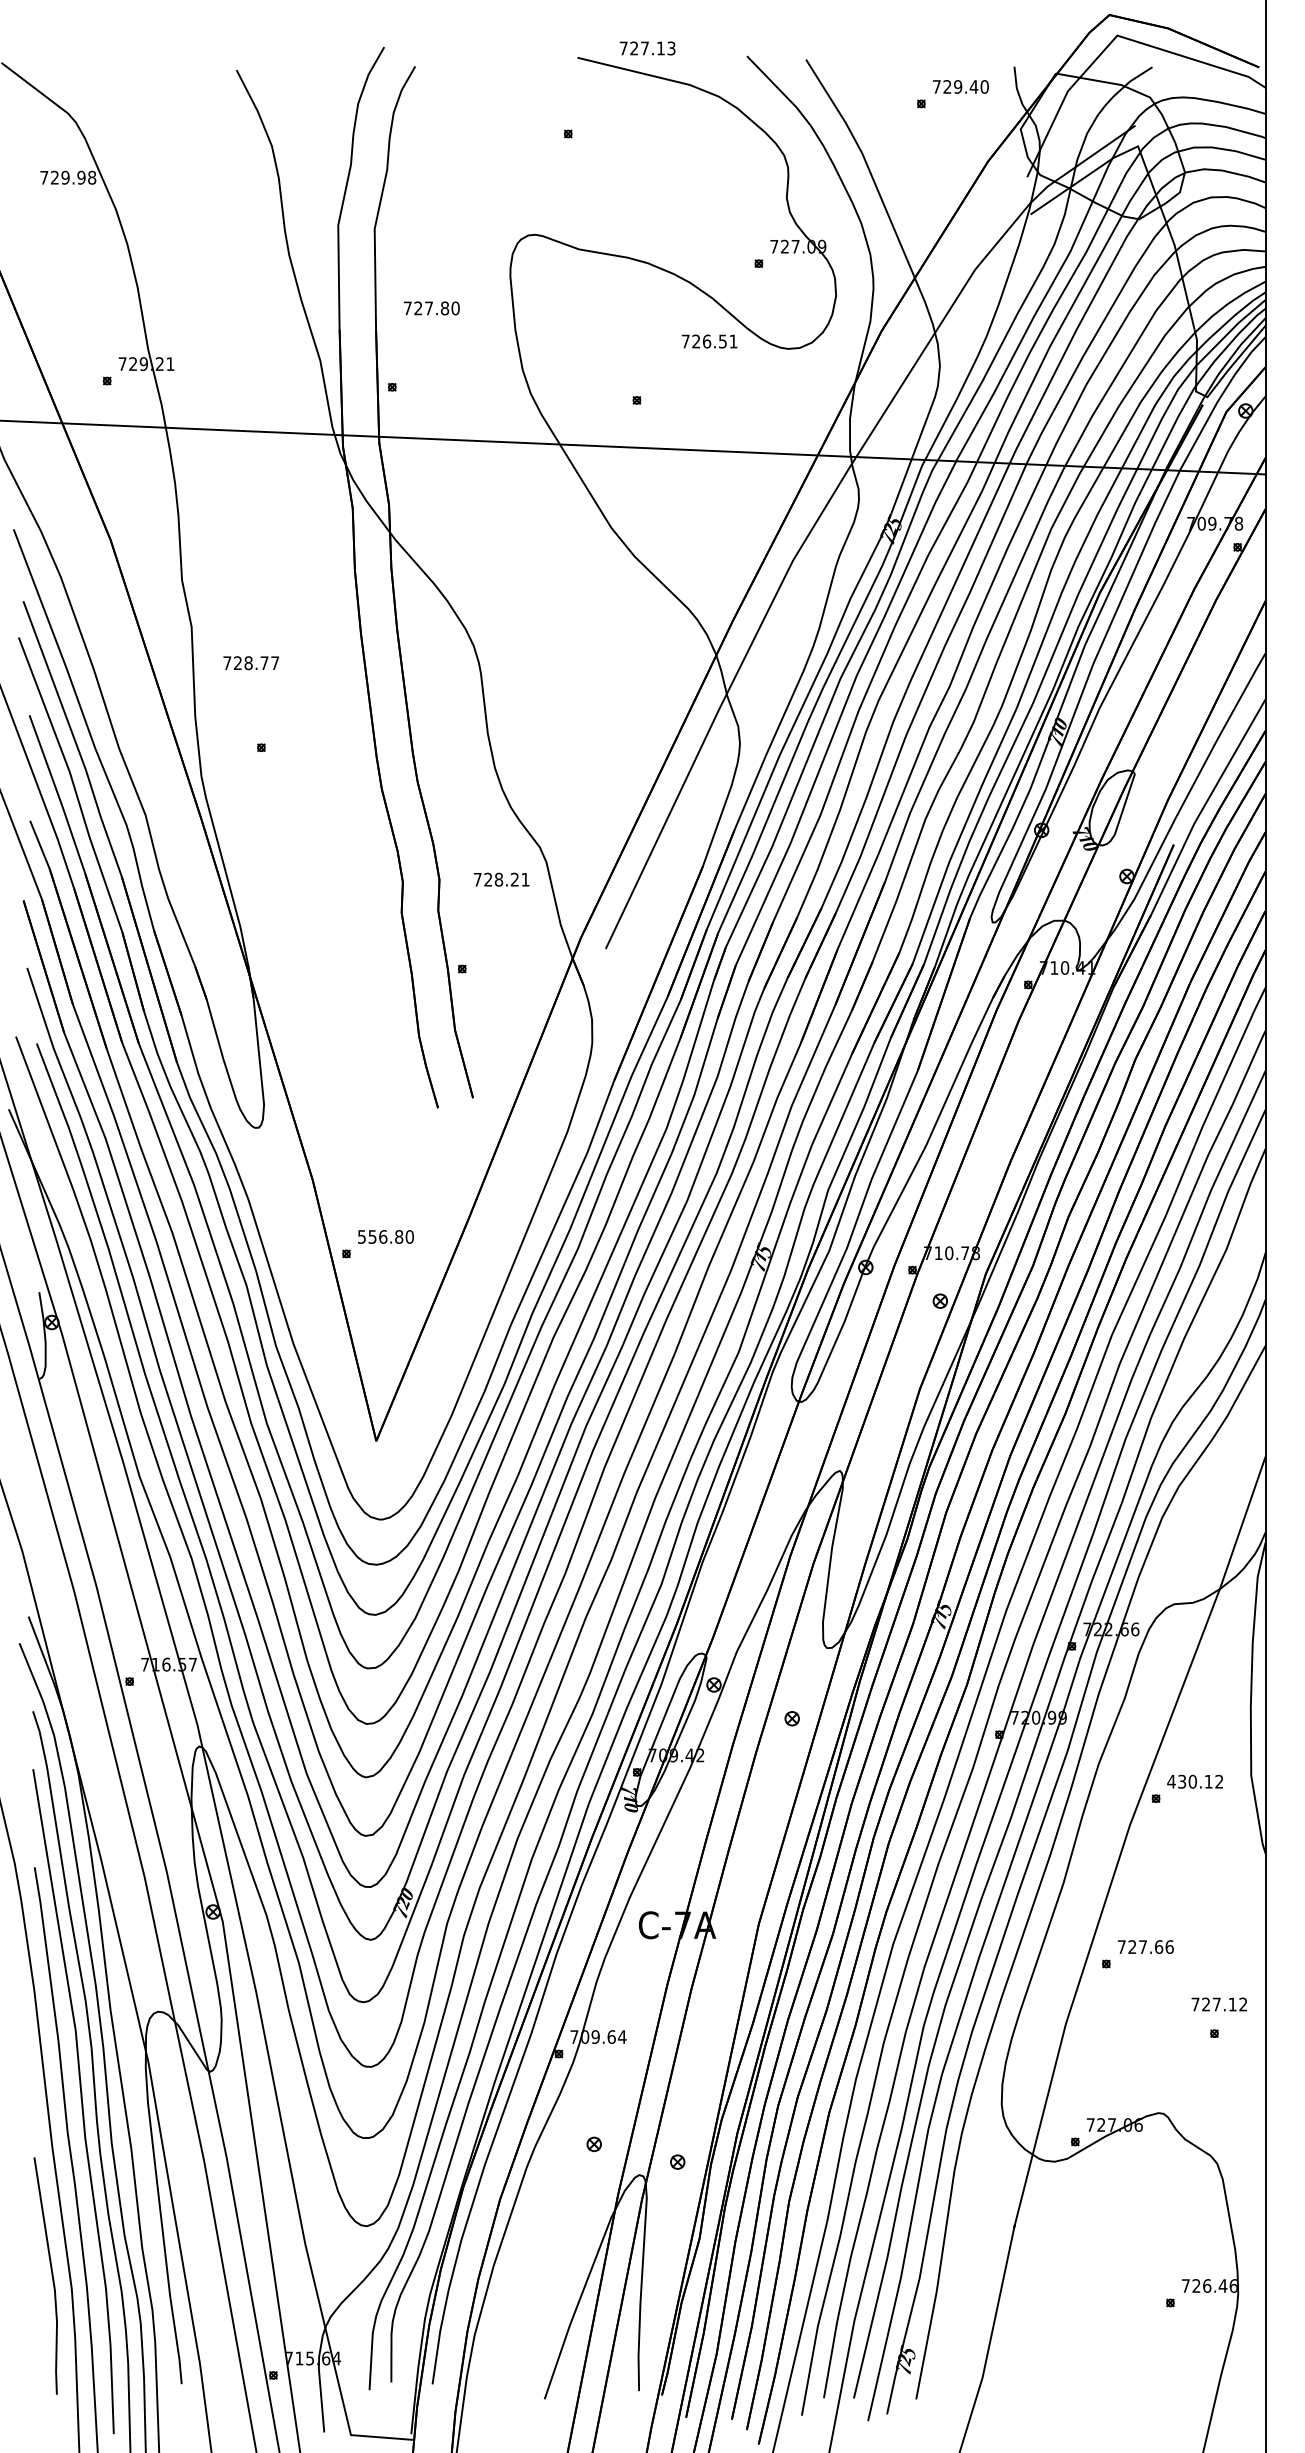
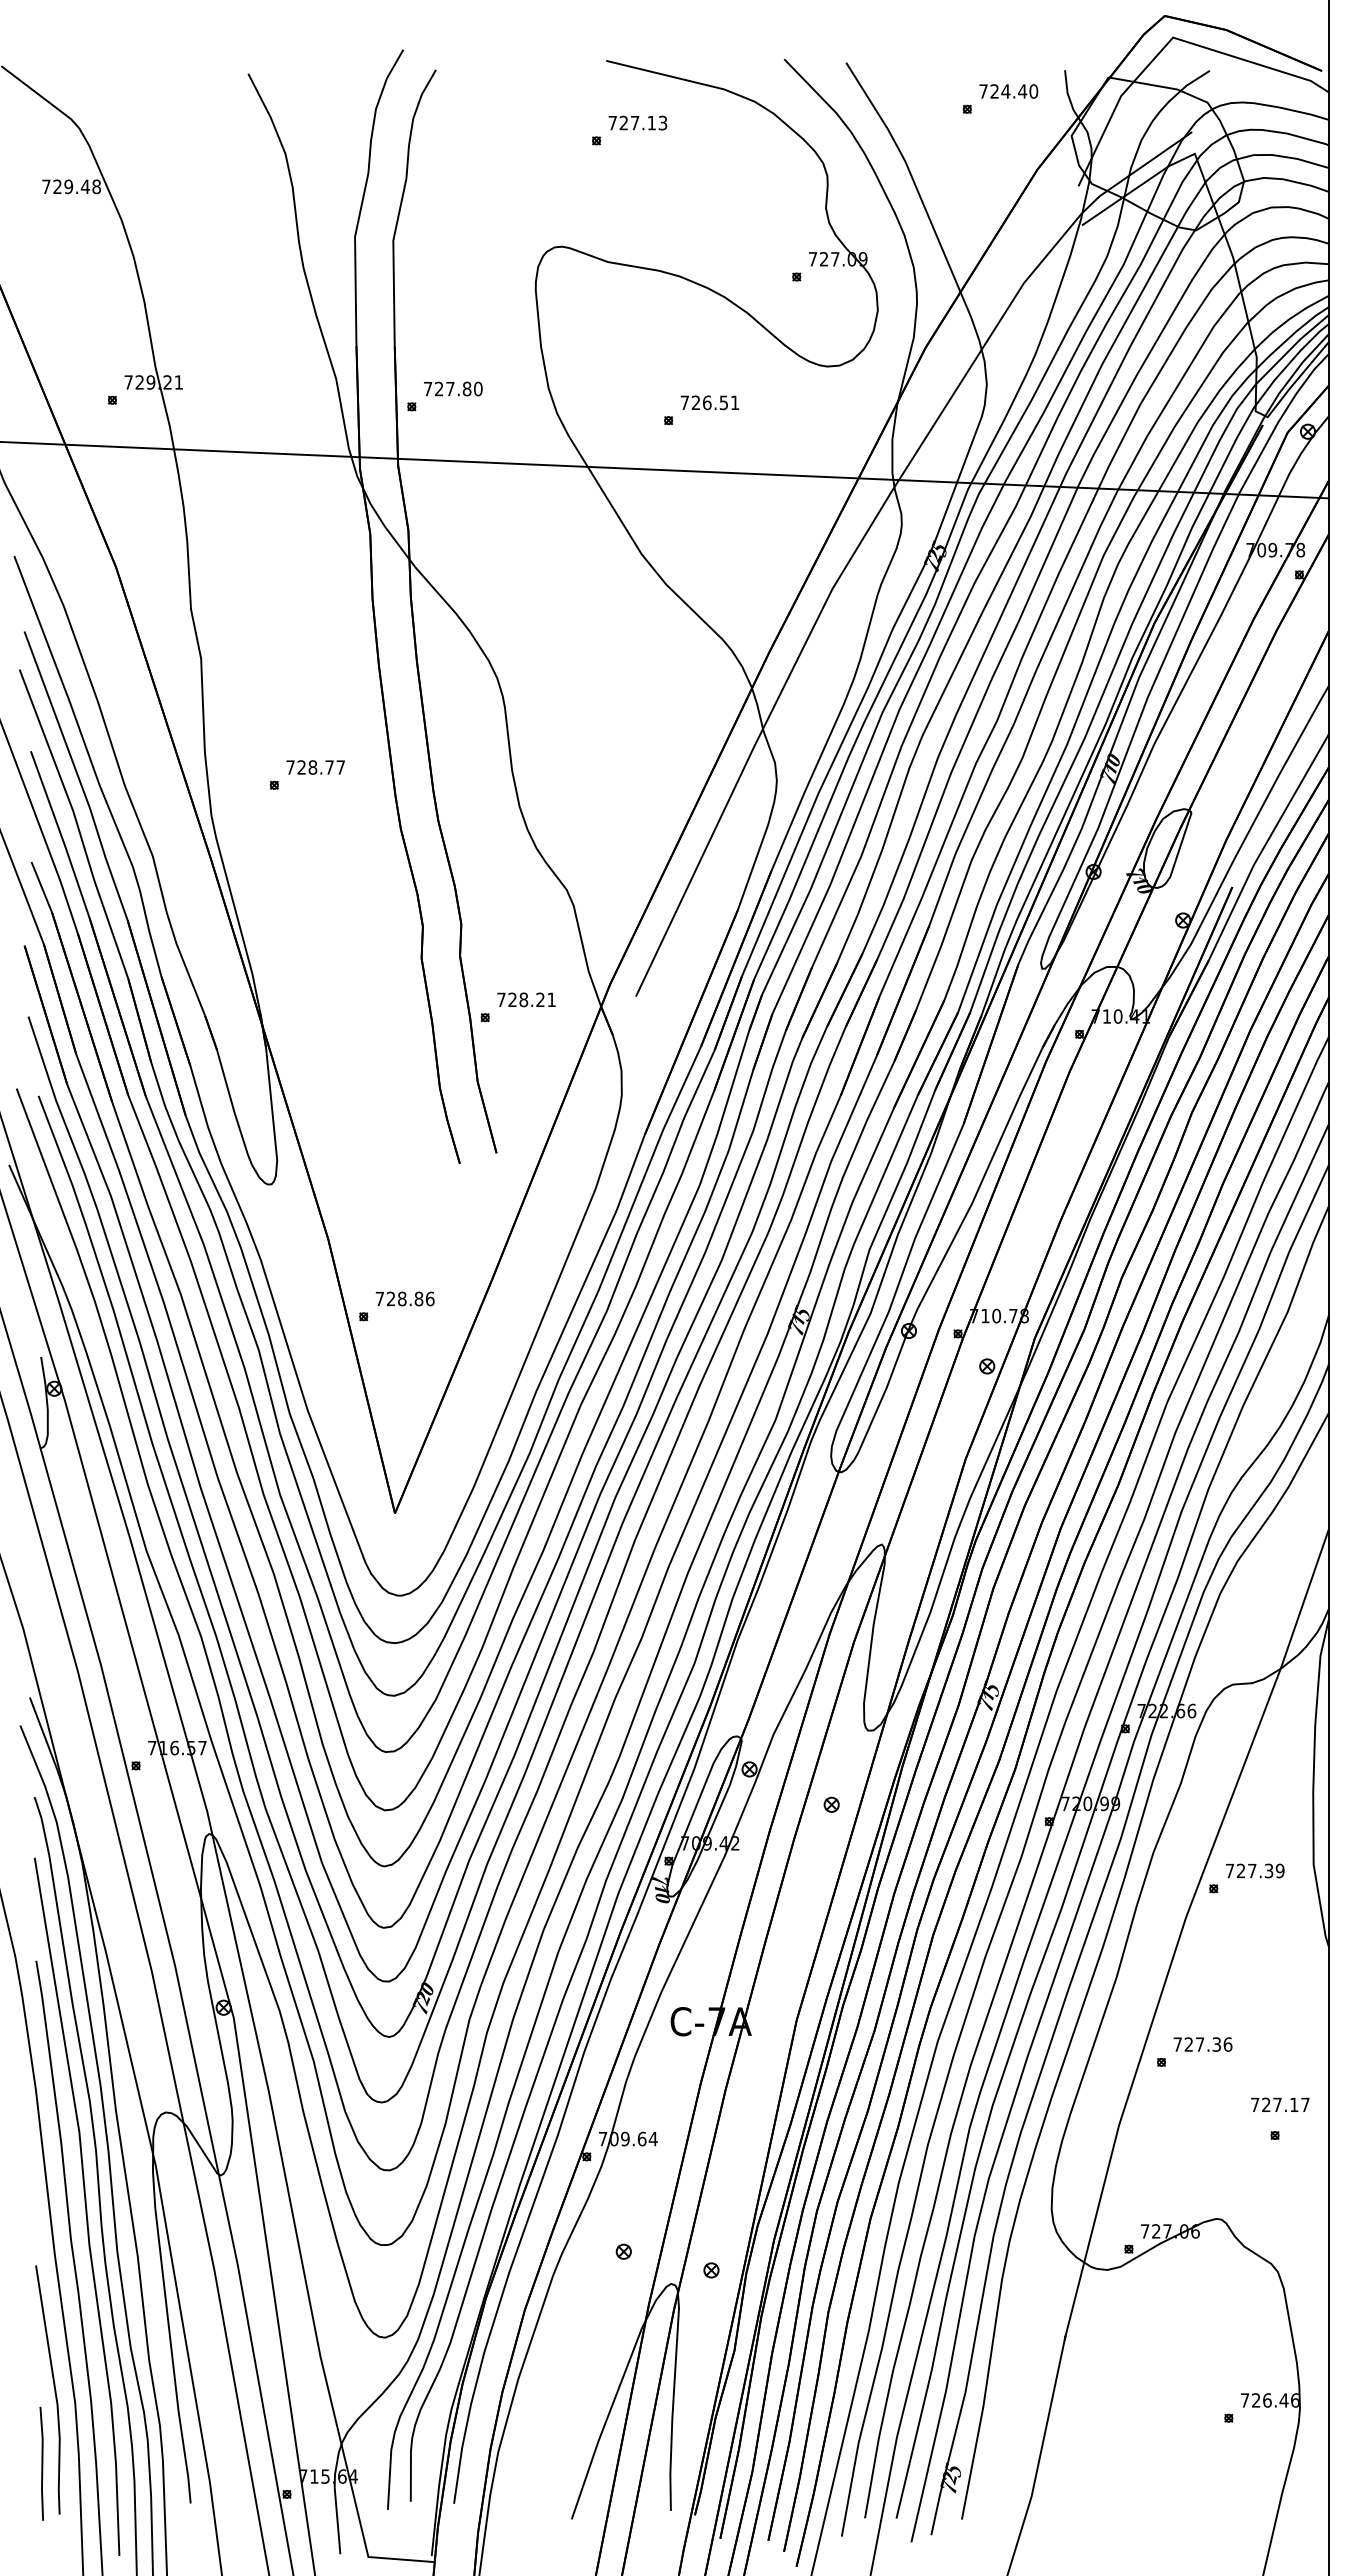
text: (647, 47) -> (637, 122), moved
text: (957, 86) -> (1005, 91), 729.40 -> 724.40
text: (81, 177) -> (85, 186), 729.98 -> 729.48
text: (432, 307) -> (453, 388), moved
text: (709, 341) -> (709, 402), moved
text: (251, 663) -> (315, 767), moved
text: (501, 879) -> (526, 999), moved
text: (385, 1236) -> (404, 1298), 556.80 -> 728.86
text: (1194, 1781) -> (1254, 1870), 430.12 -> 727.39
text: (1158, 1946) -> (1216, 2044), 727.66 -> 727.36
text: (1243, 2004) -> (1305, 2104), 727.12 -> 727.17
line: (39, 2346) -> (41, 2463), added

